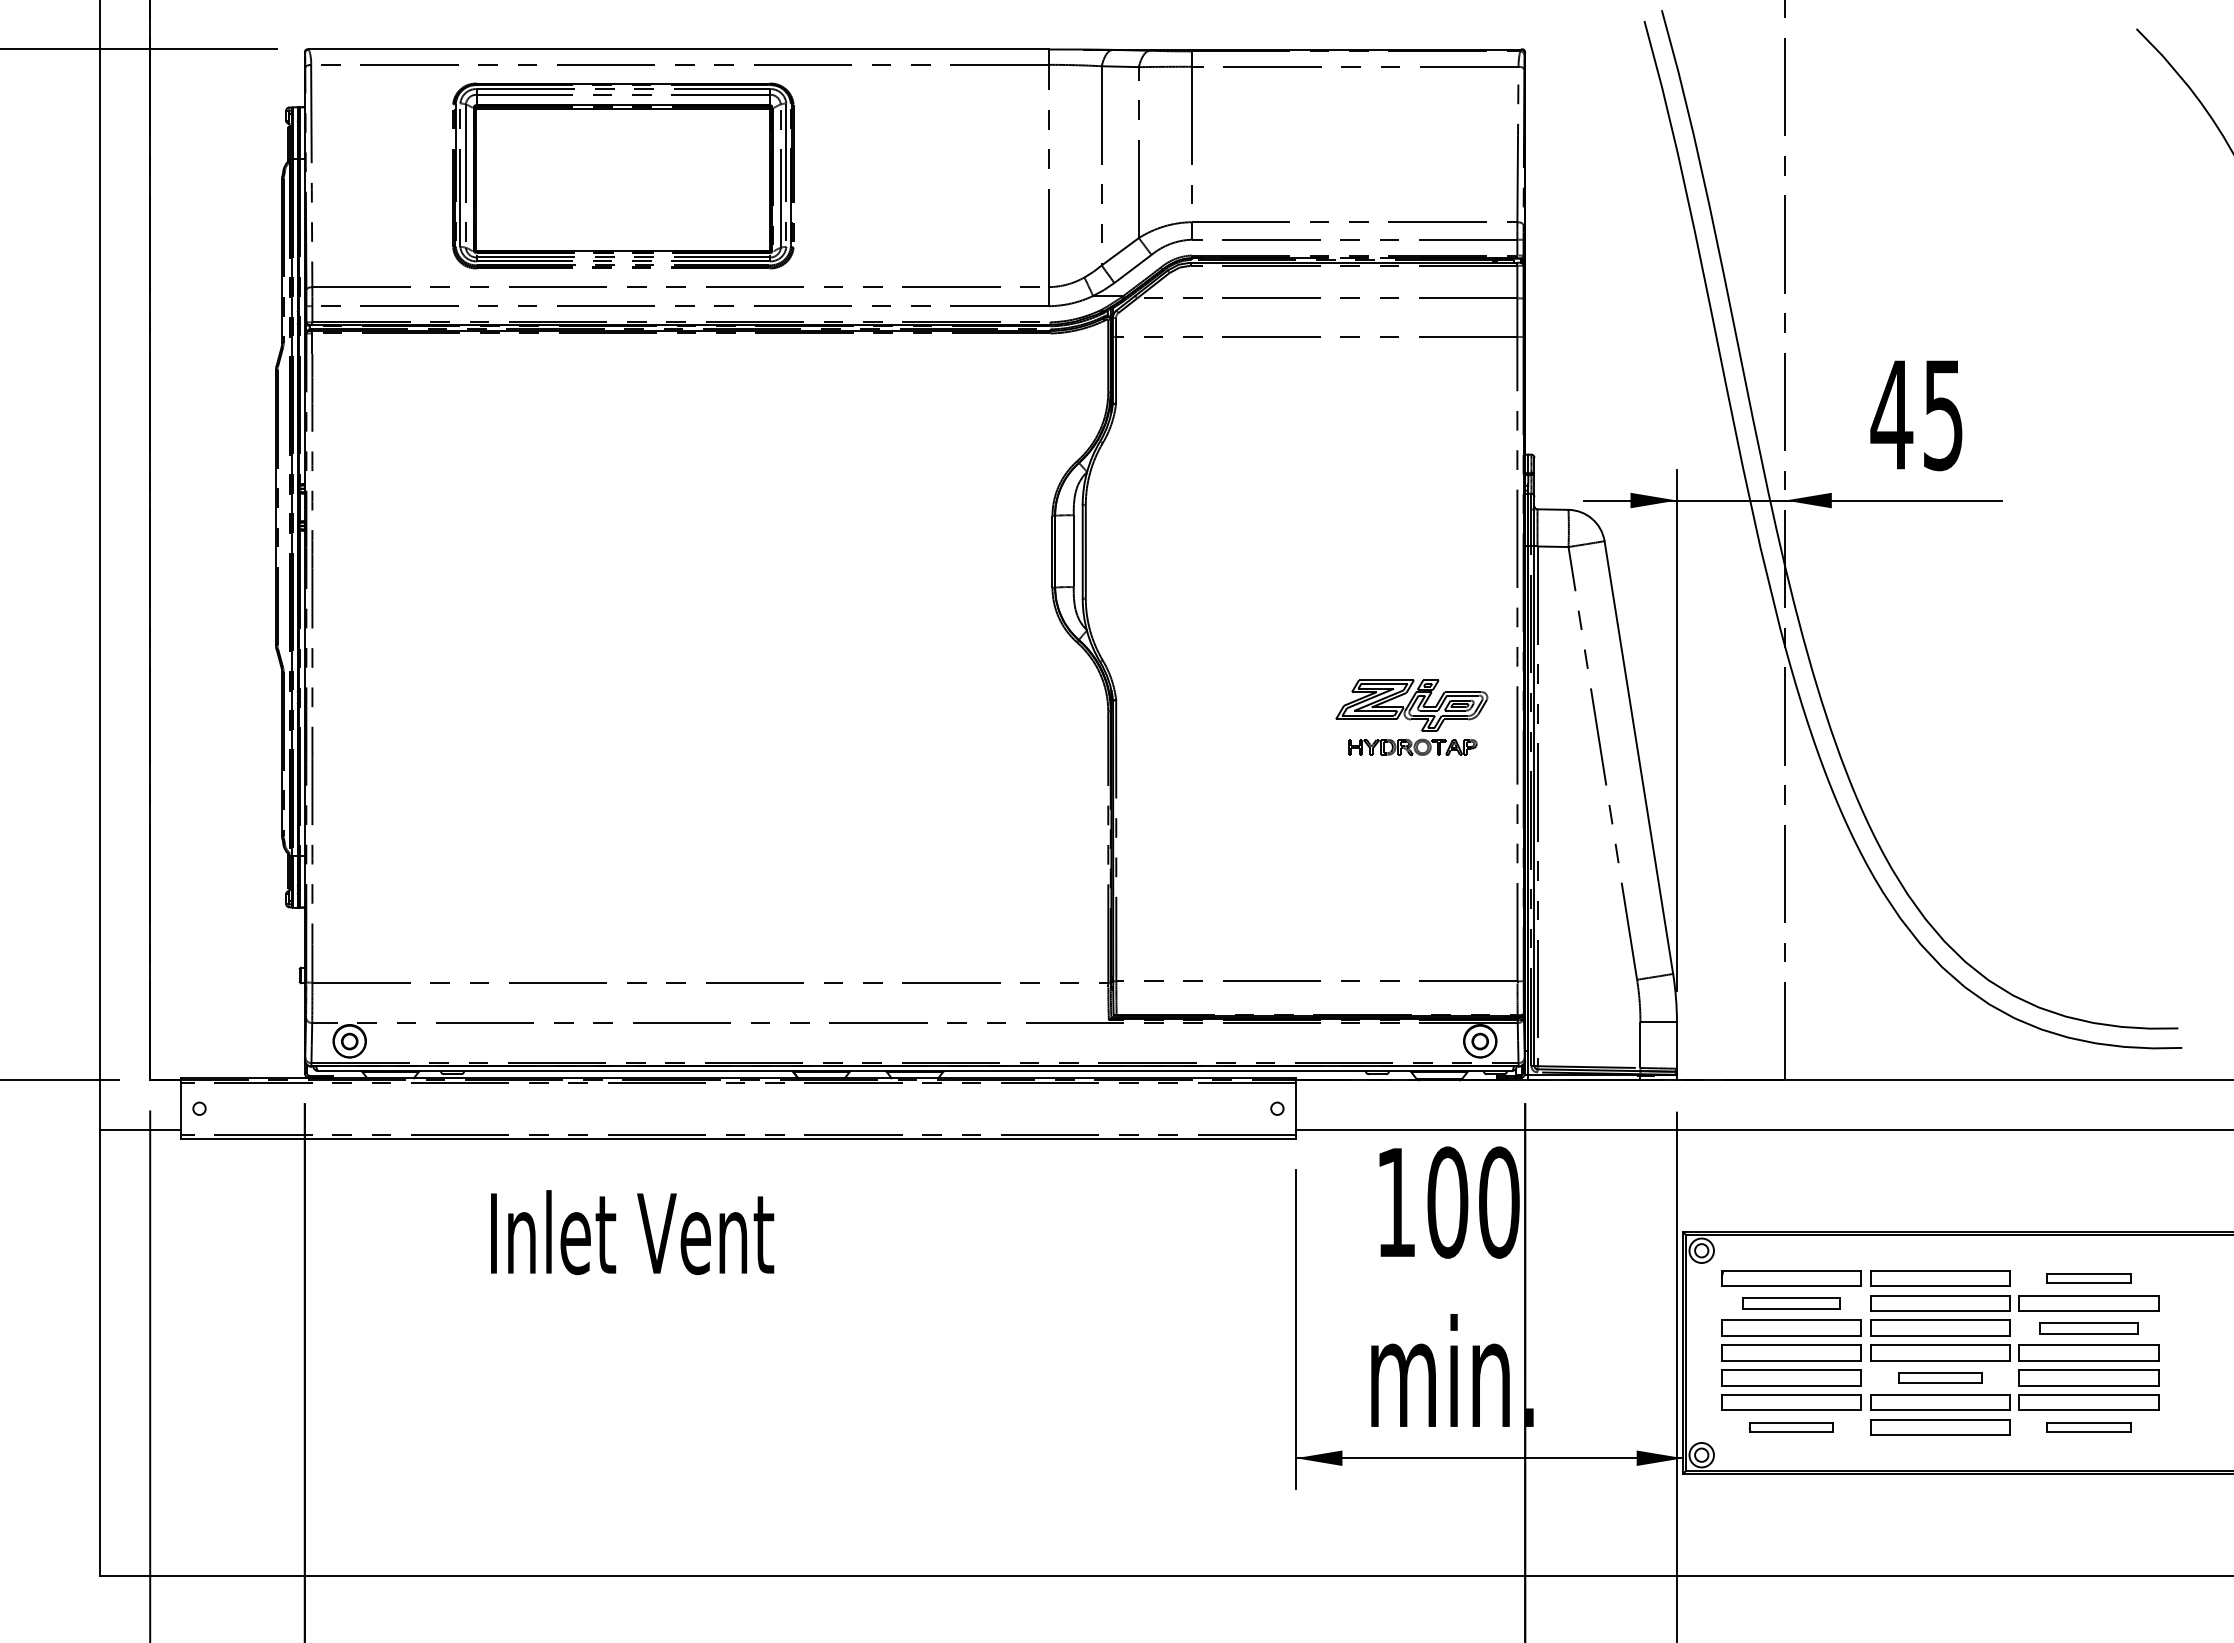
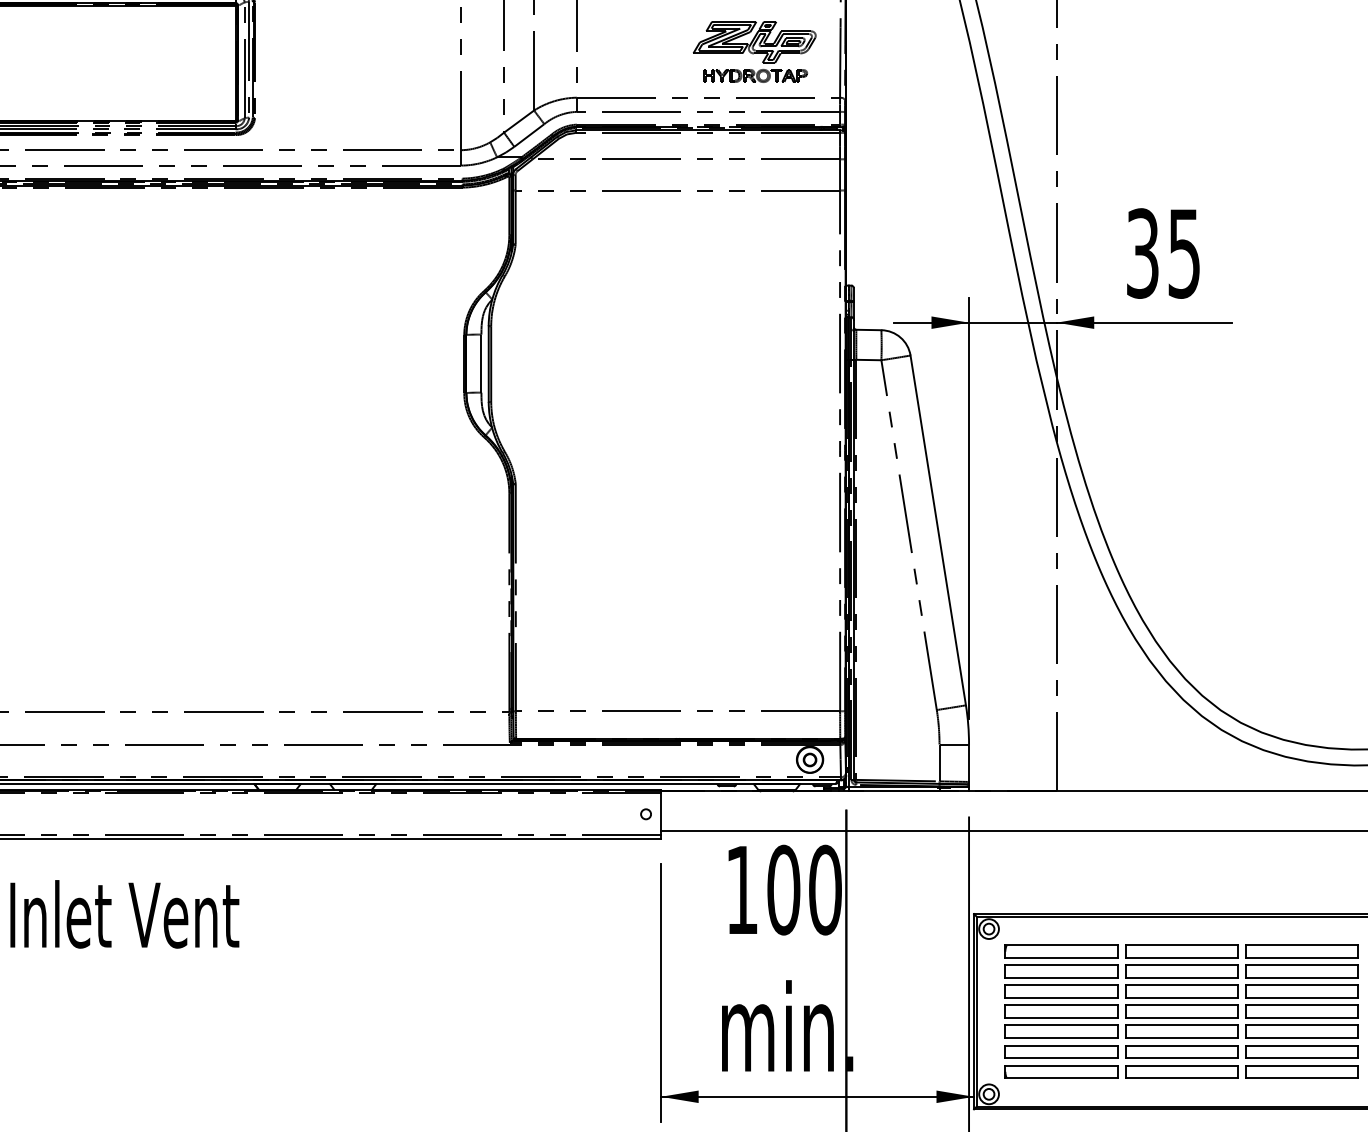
text: (1891, 414) -> (1142, 253), 45 -> 35
part: (1411, 717) -> (754, 51), moved
part: (2088, 1278) -> (1301, 951), size x1.67
part: (1791, 1303) -> (1061, 971), size x1.43
part: (2088, 1327) -> (1301, 991), size x1.43
part: (1940, 1377) -> (1182, 1031), size x1.67
part: (1791, 1427) -> (1061, 1071), size x1.67
part: (2088, 1427) -> (1301, 1071), size x1.67

